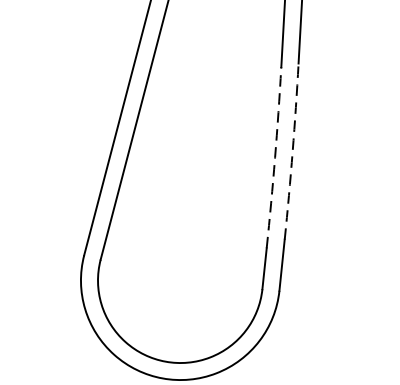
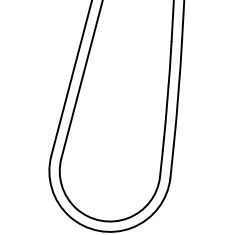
arc: (292, 151) -> (178, 92), dashed -> solid
arc: (274, 158) -> (167, 96), dashed -> solid

